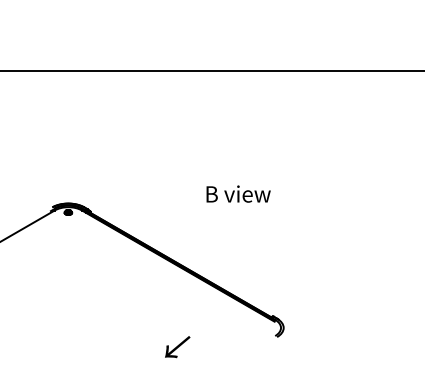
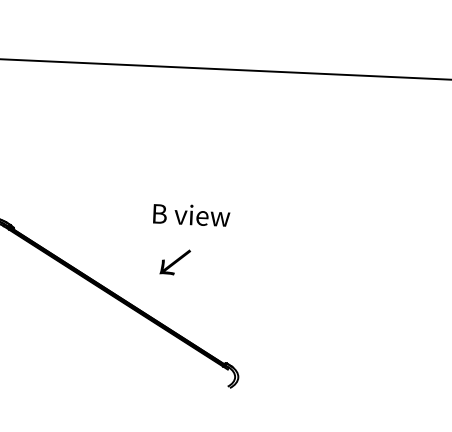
text: (177, 347) -> (175, 262), moved

